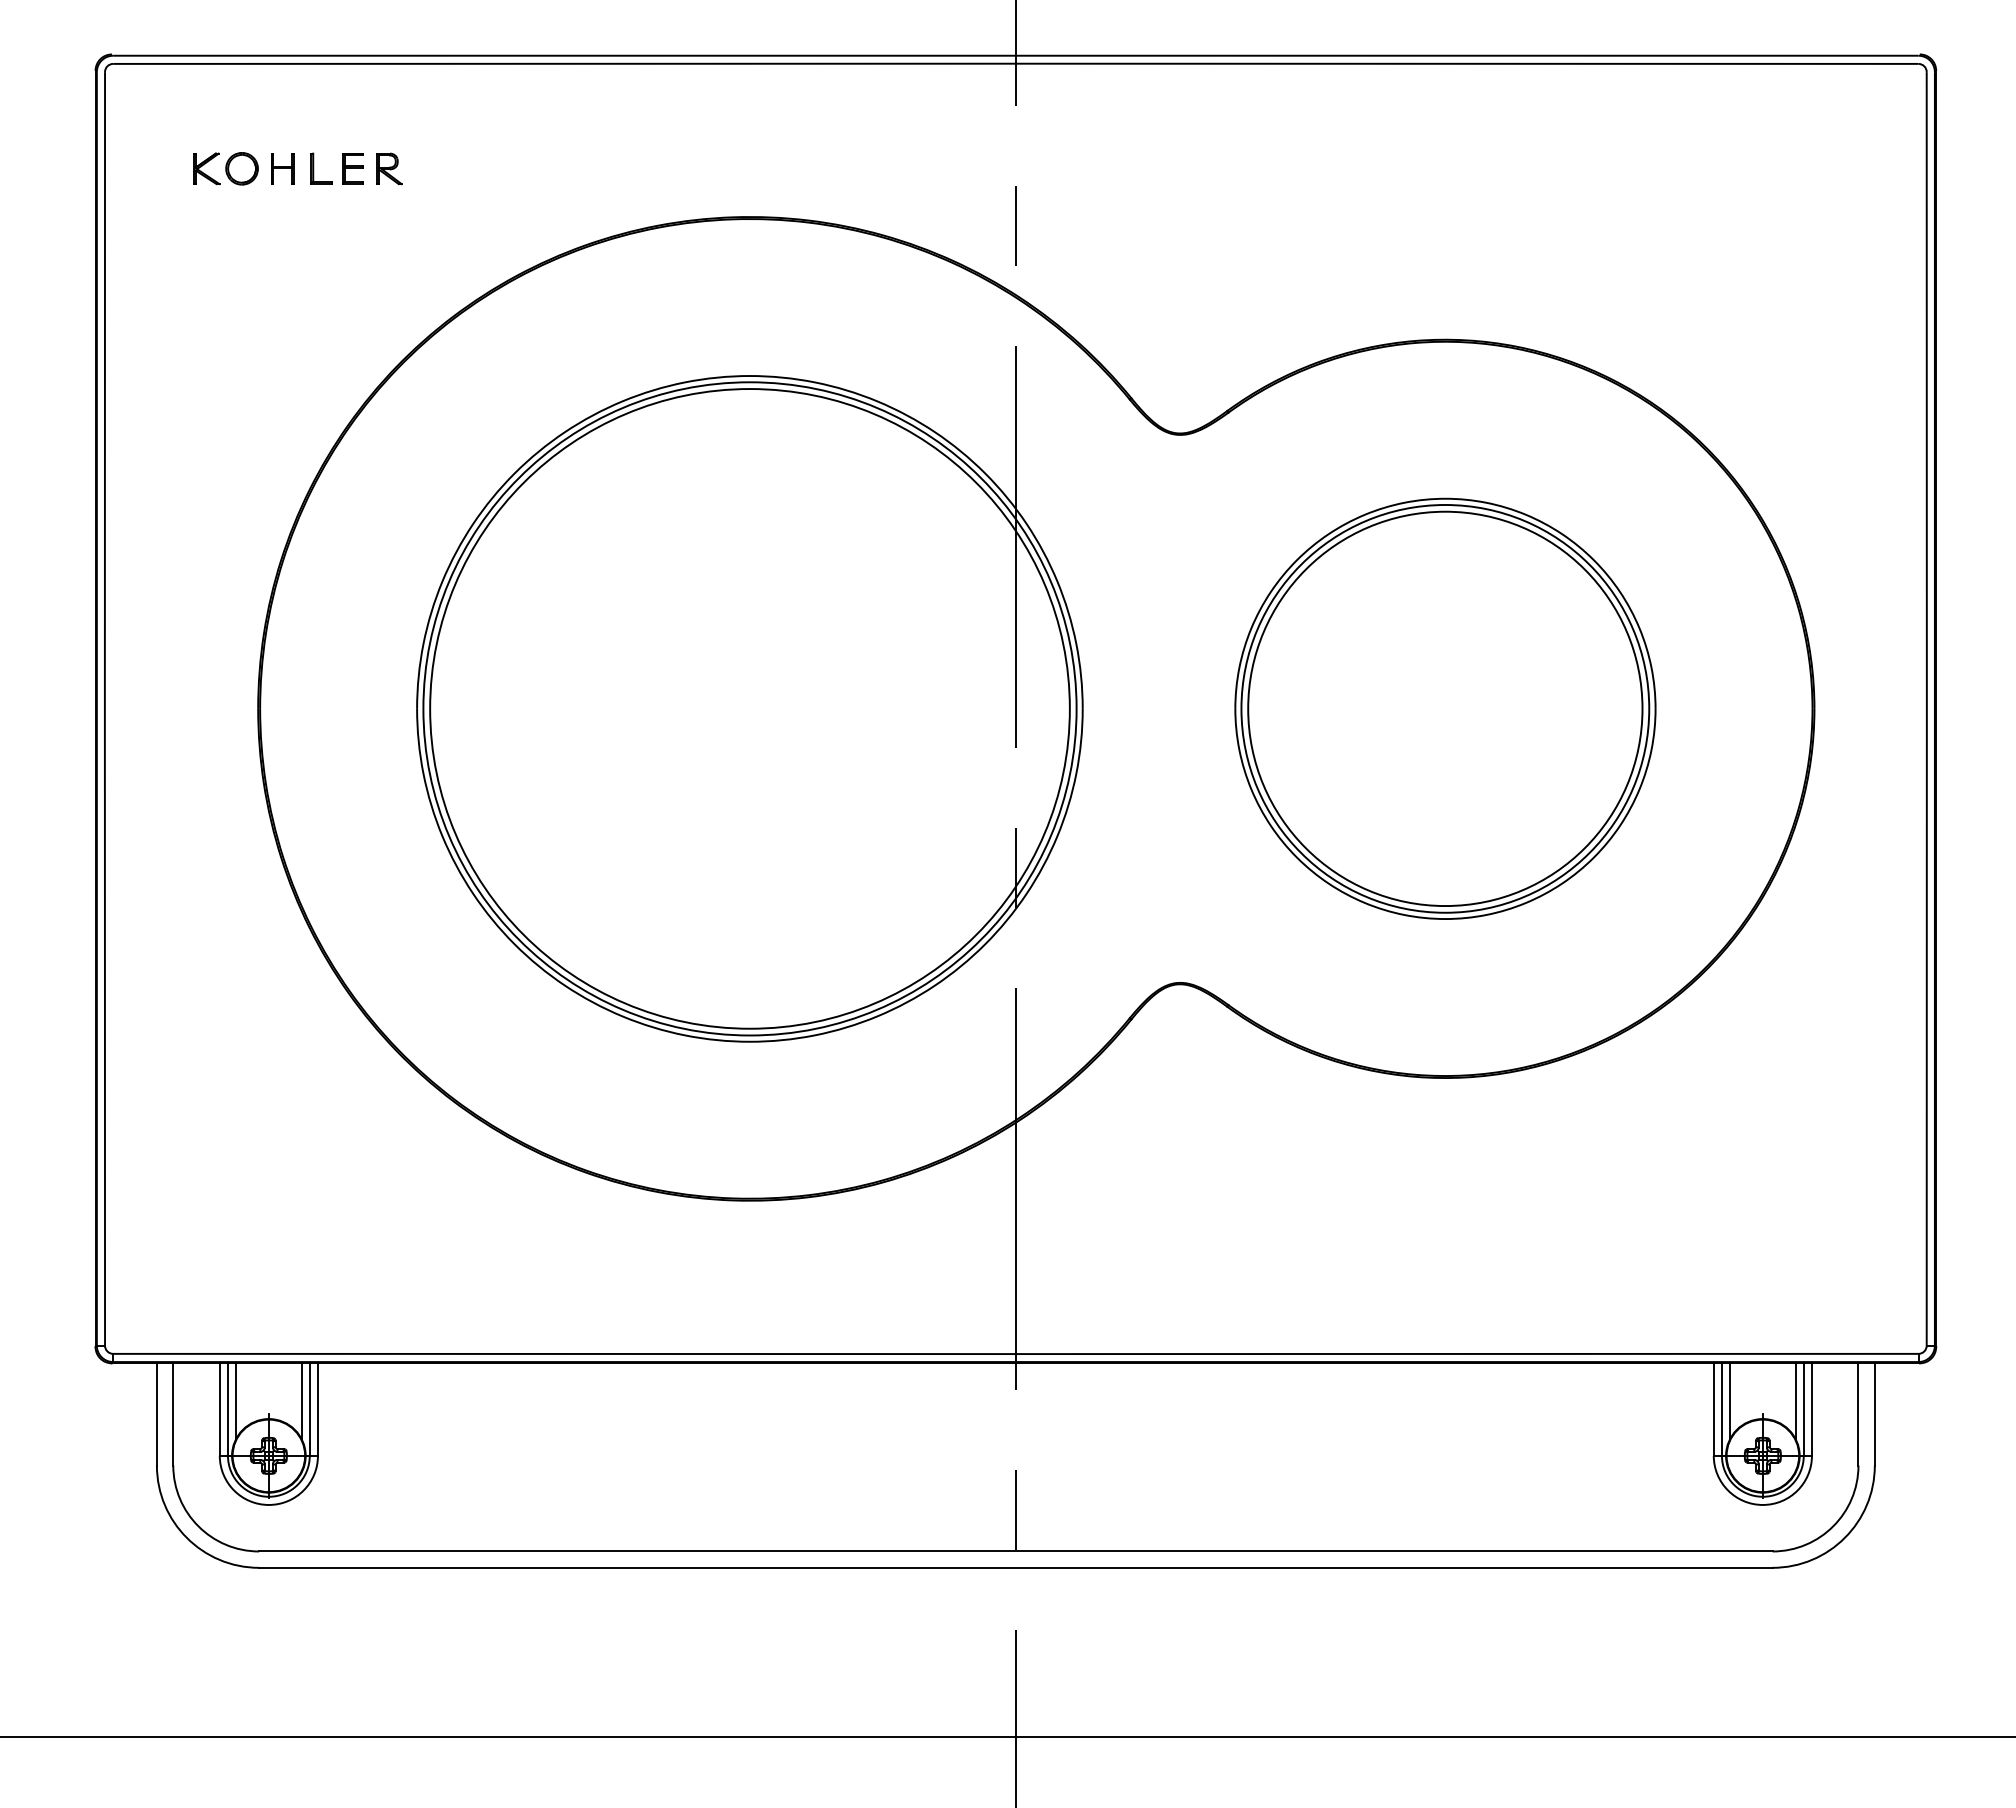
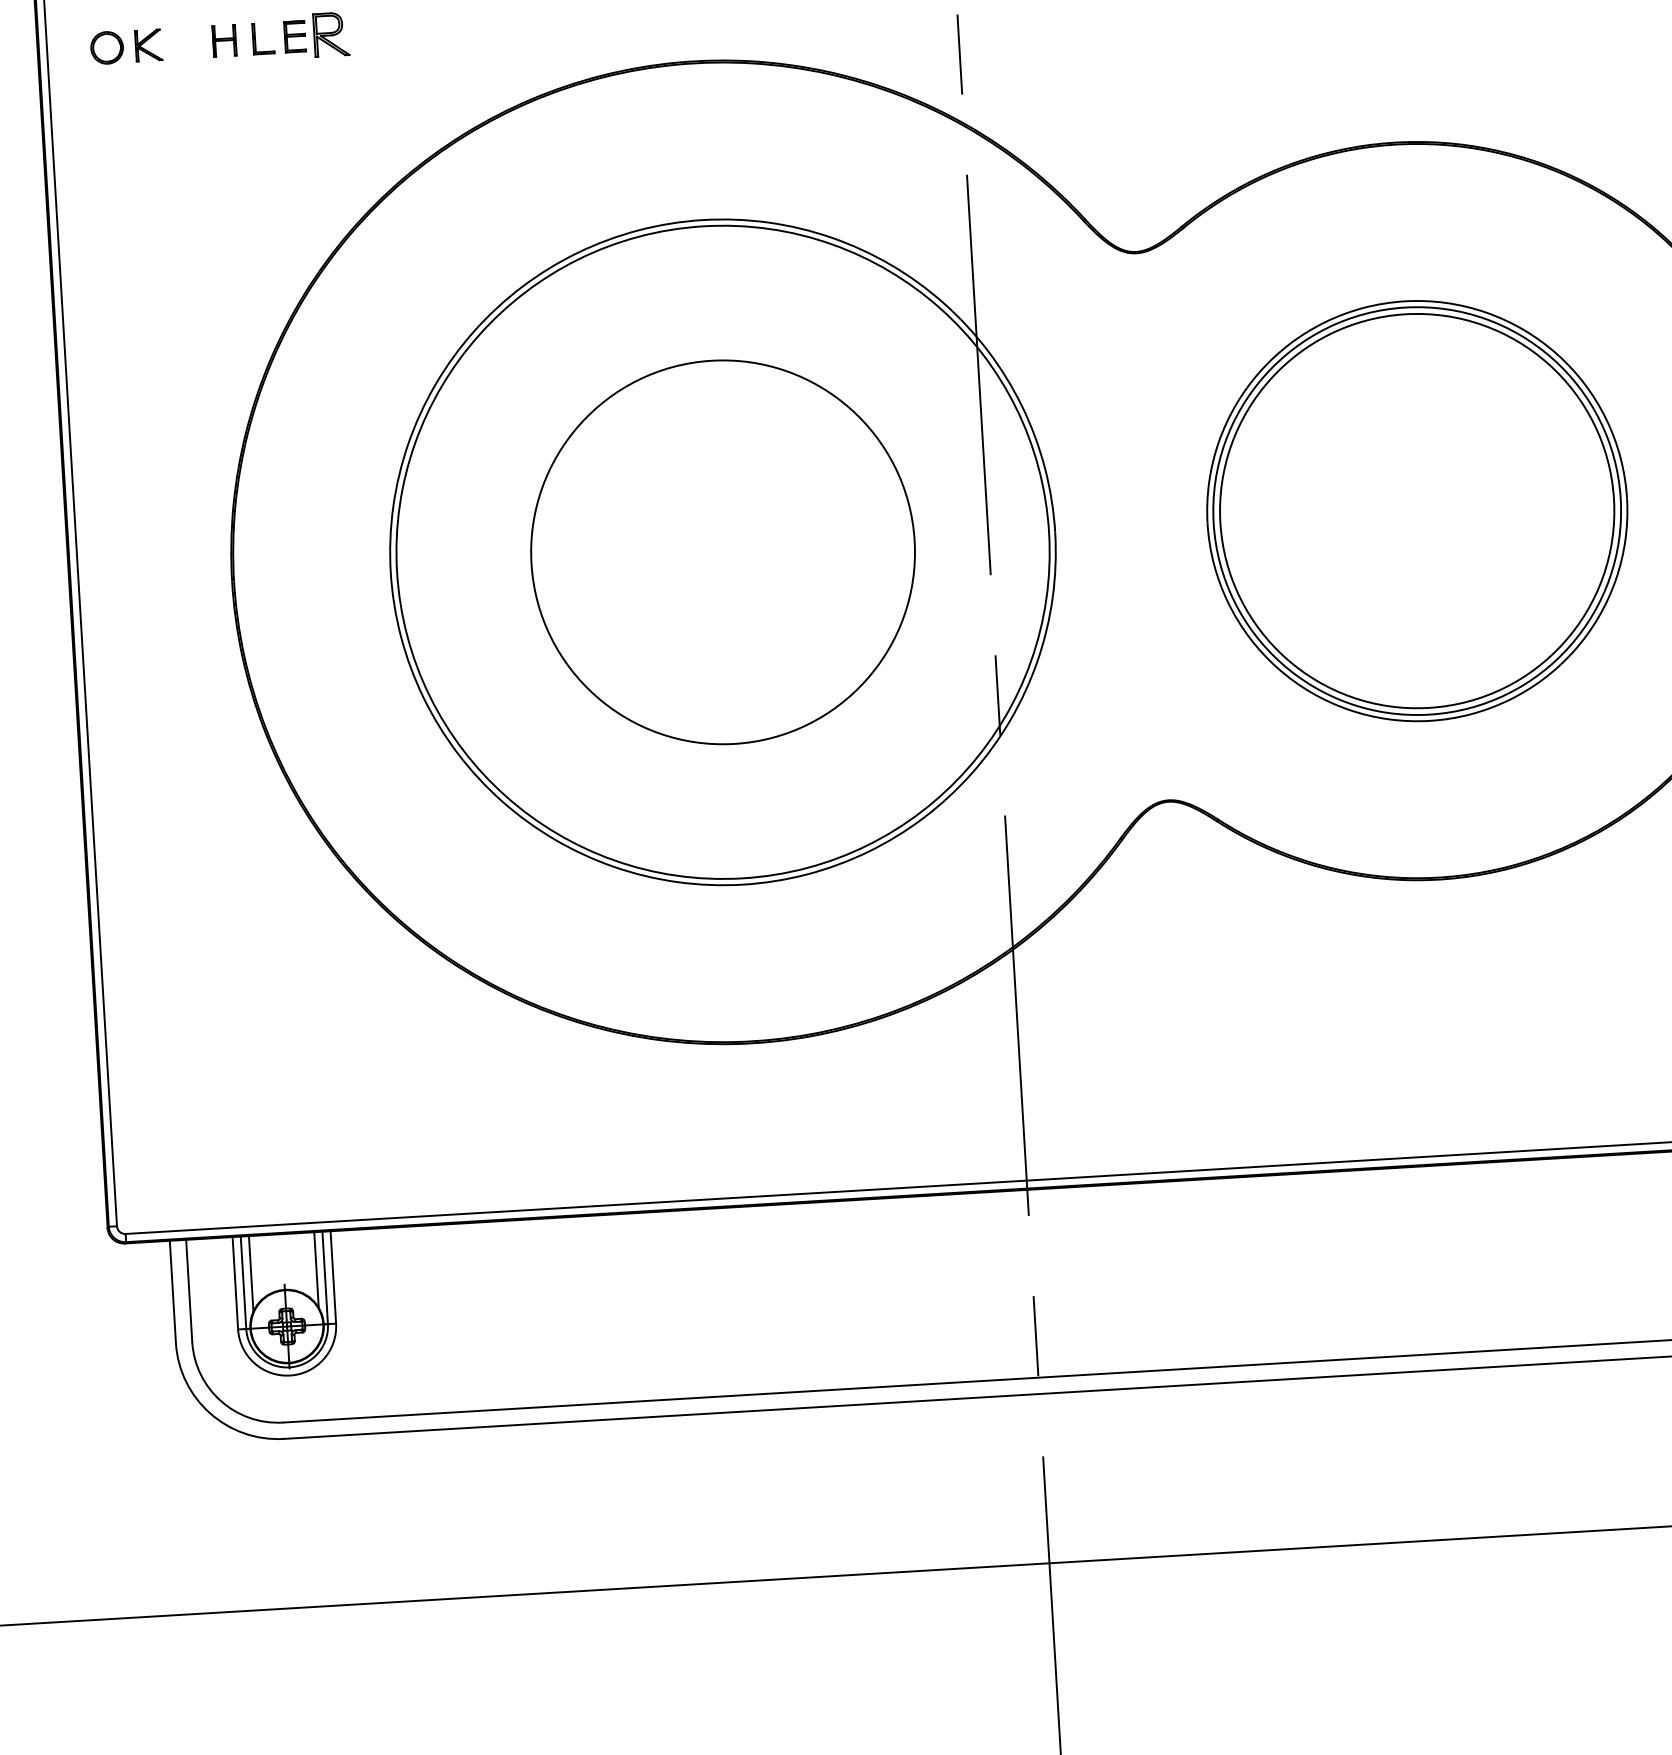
part: (241, 168) -> (106, 47), moved
part: (389, 168) -> (331, 34), size x1.4
circle: (749, 708) -> (722, 551), size x0.6

